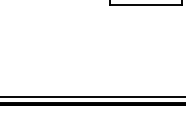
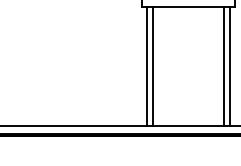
line: (113, 51) -> (147, 66), added
line: (118, 51) -> (153, 66), added
line: (173, 51) -> (224, 66), added
line: (177, 51) -> (230, 66), added

